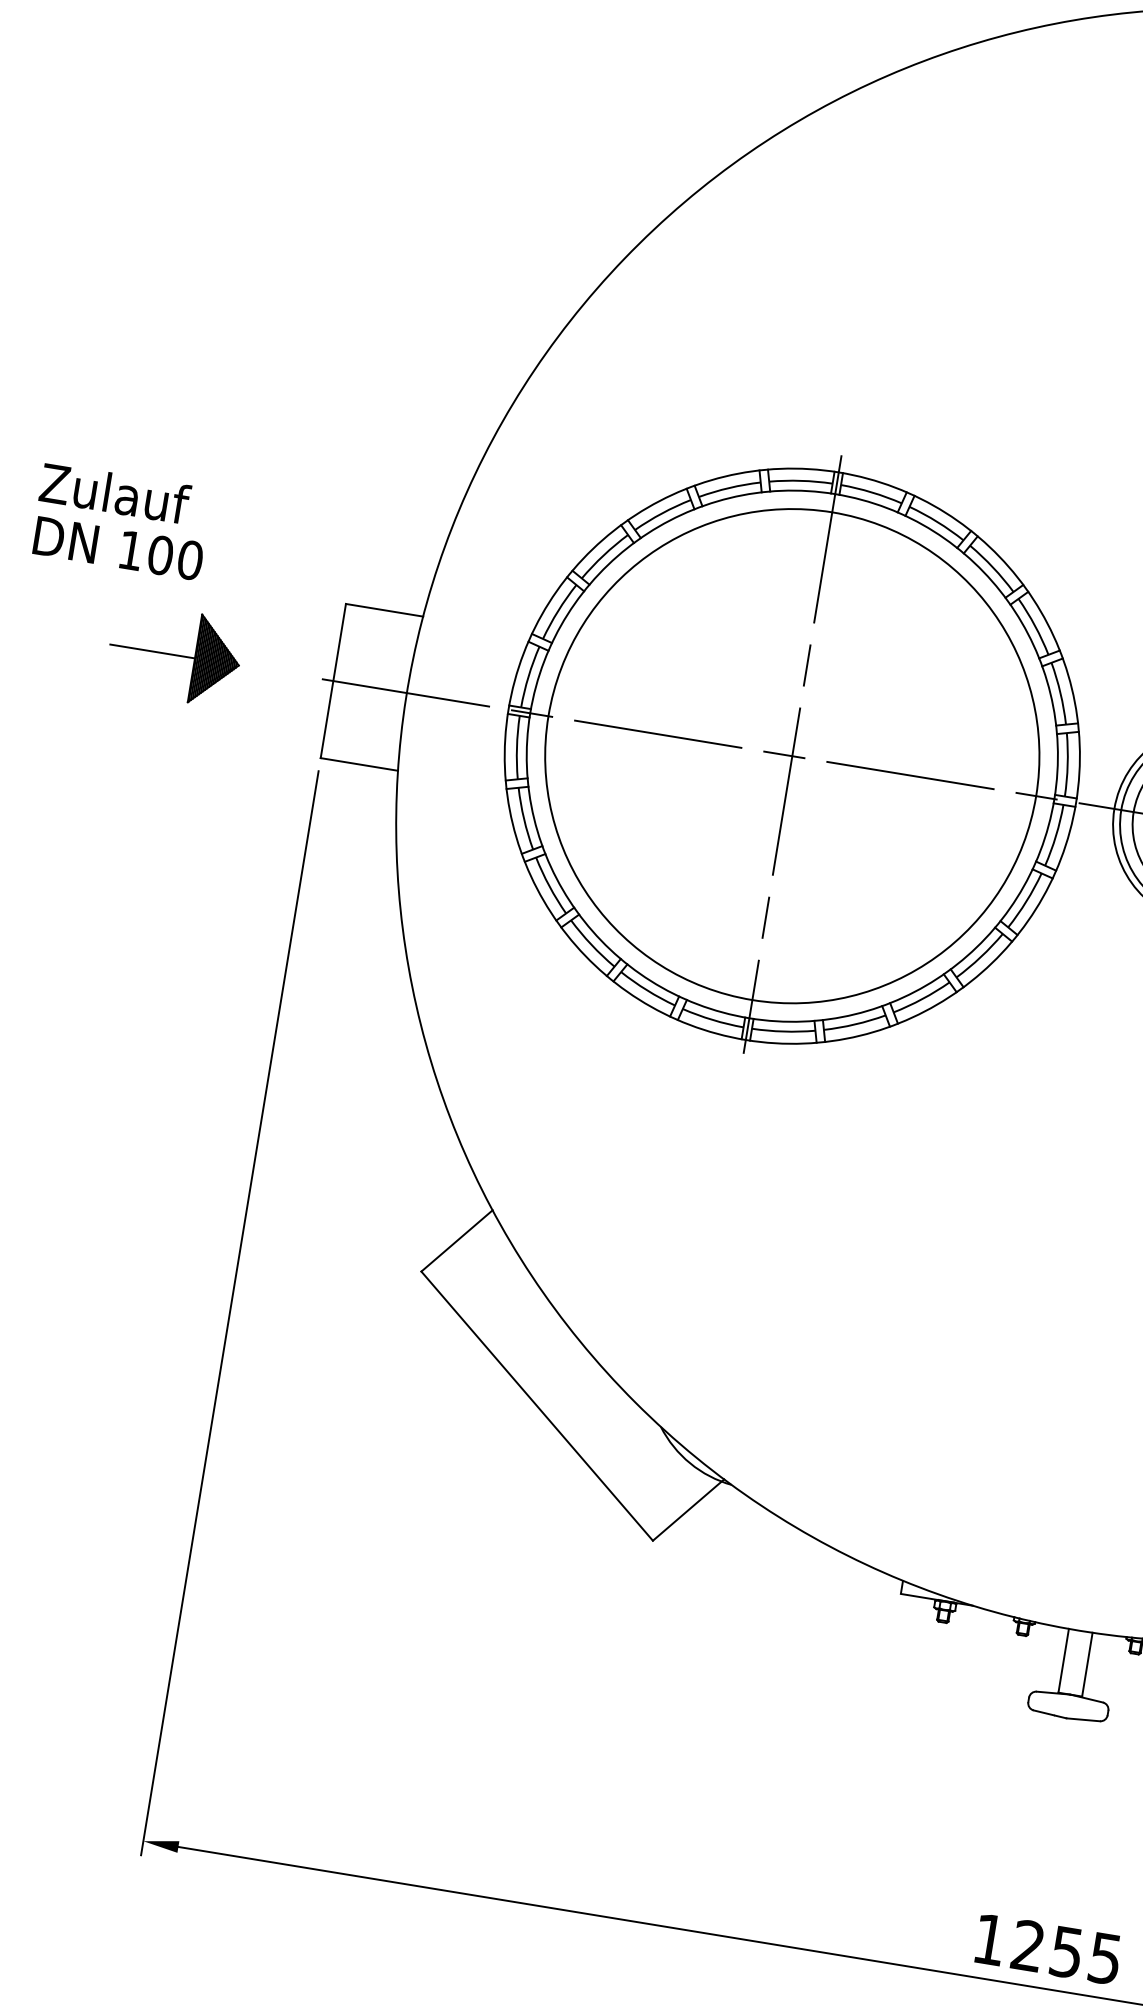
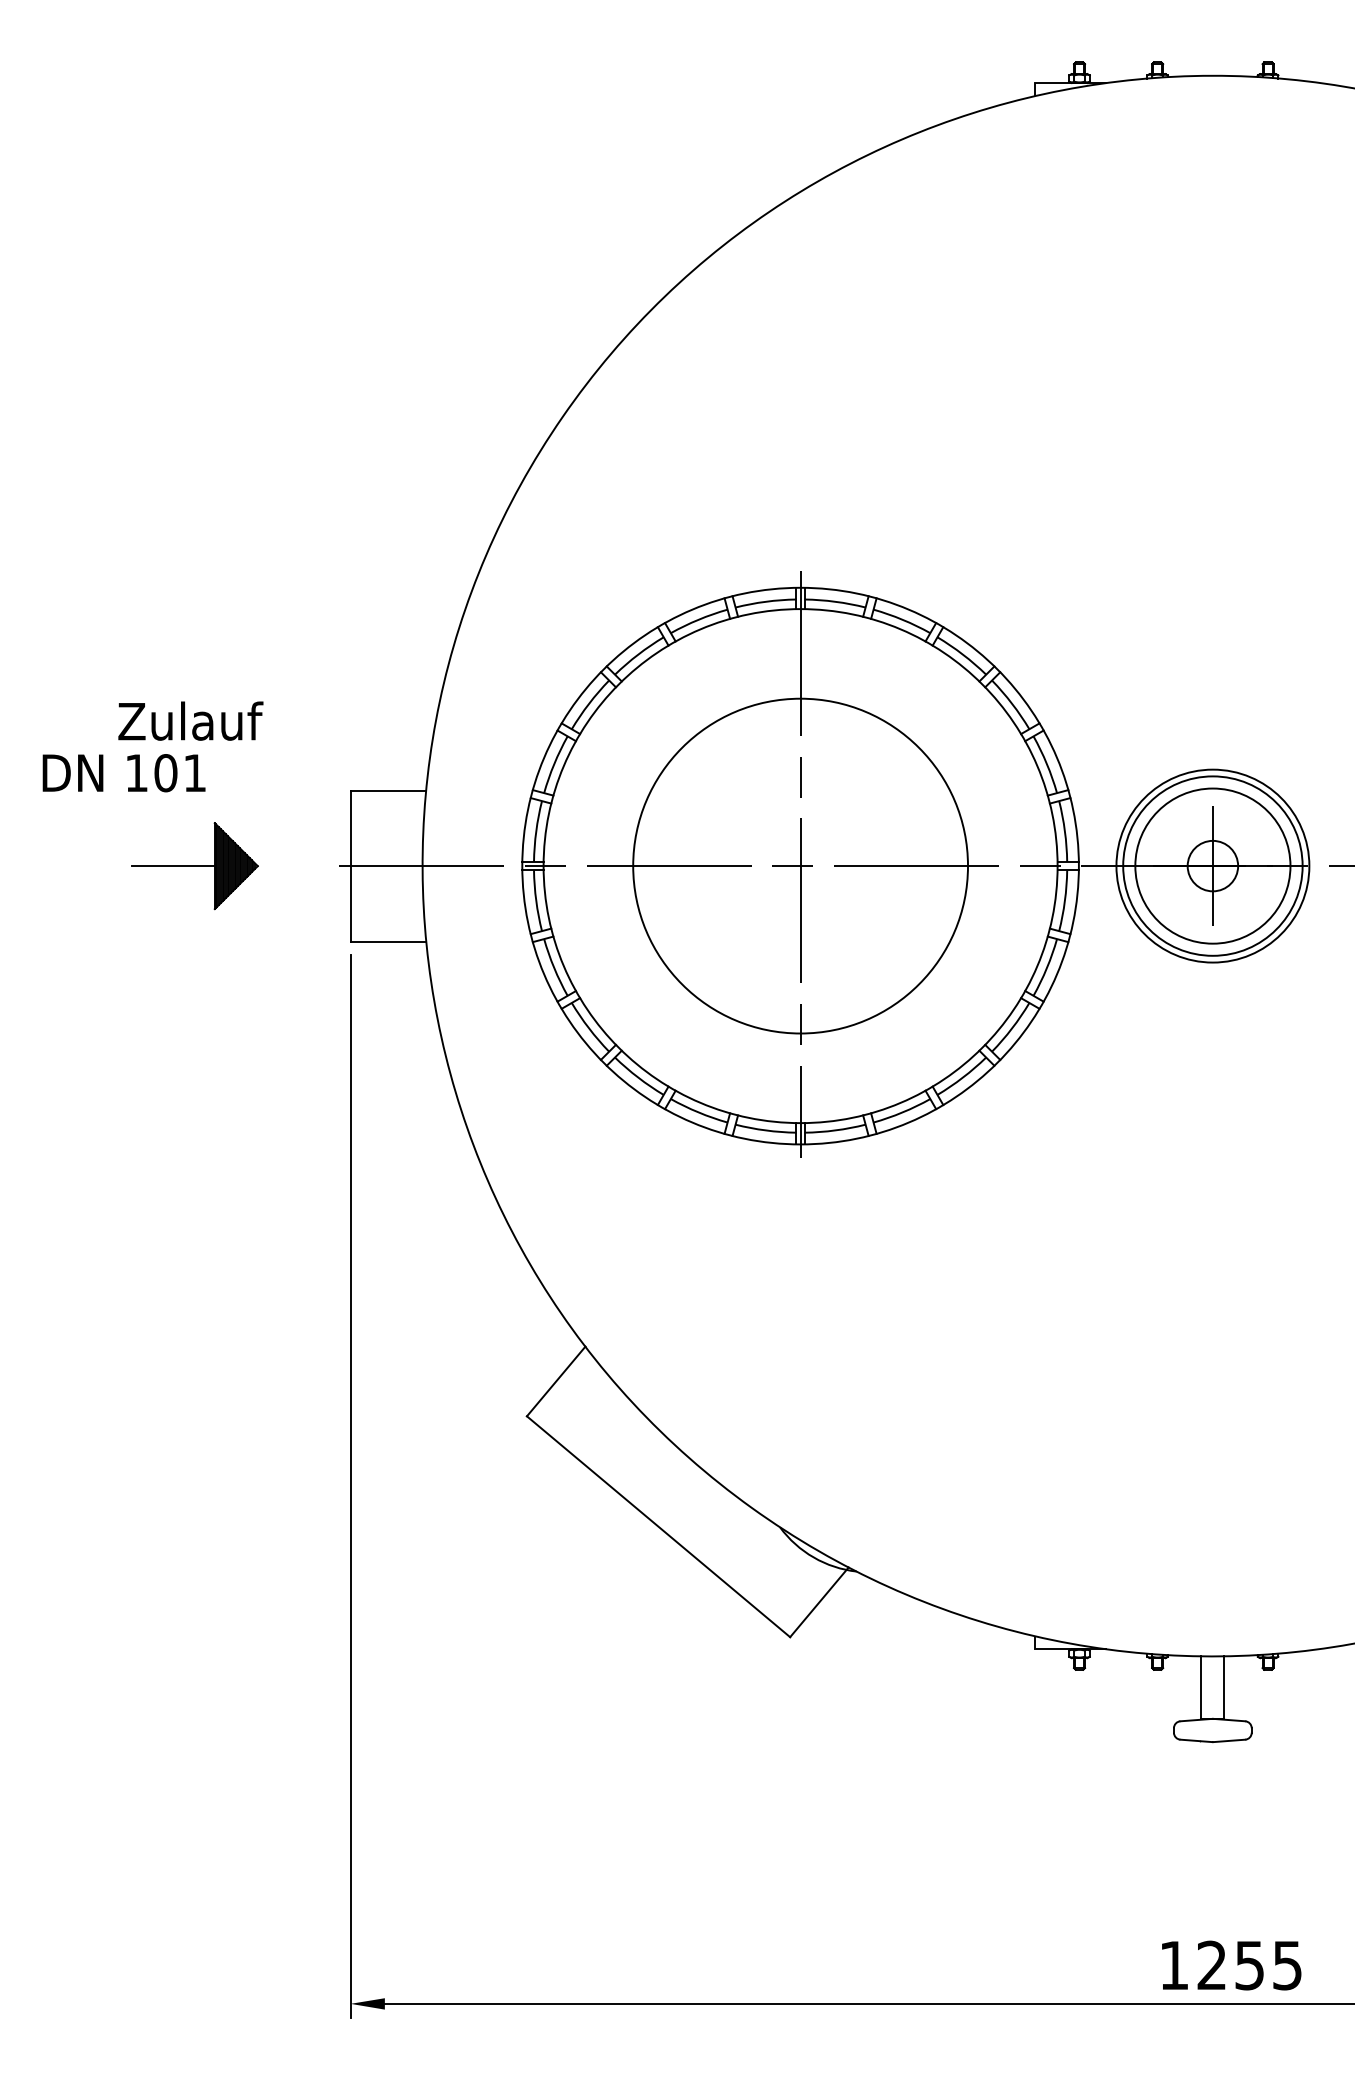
text: (114, 492) -> (190, 720), moved
text: (189, 560) -> (194, 773), 100 -> 101
circle: (792, 755) -> (800, 865), size x0.7

